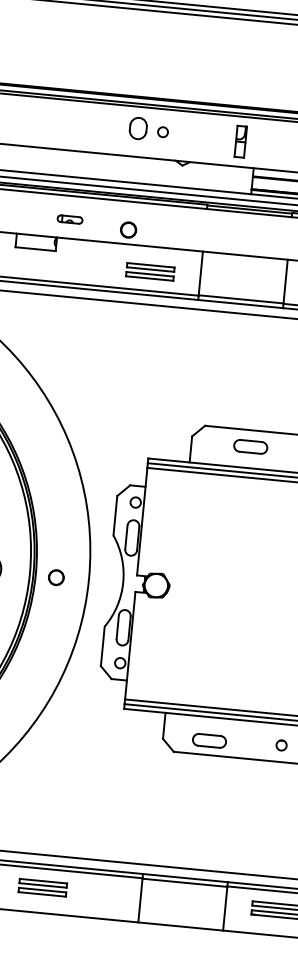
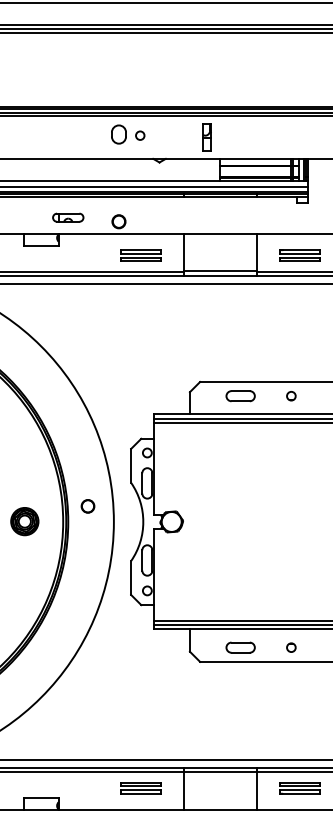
part: (70, 219) -> (68, 217), size x1.43
part: (55, 577) -> (87, 506), moved
part: (209, 740) -> (240, 647), moved
part: (42, 887) -> (140, 788), moved

